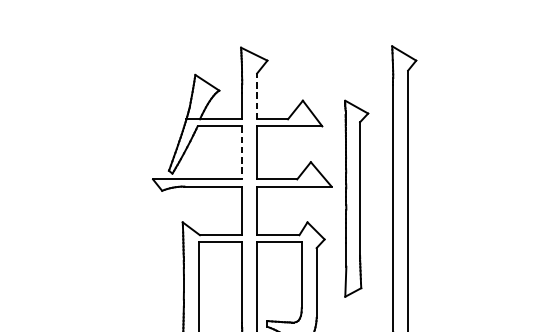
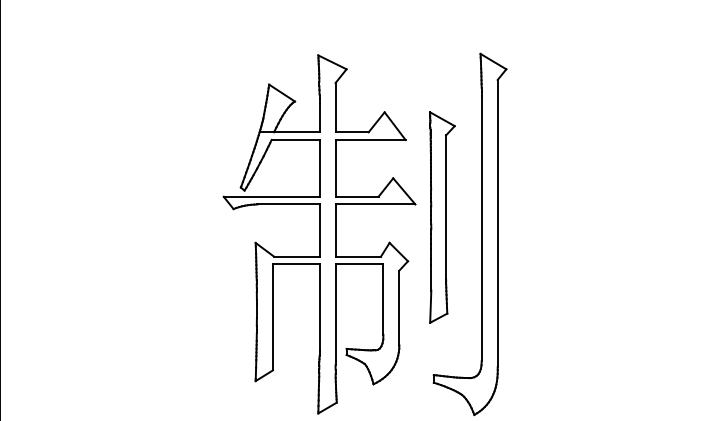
line: (257, 96) -> (335, 107), dashed -> solid
line: (242, 153) -> (319, 168), dashed -> solid

